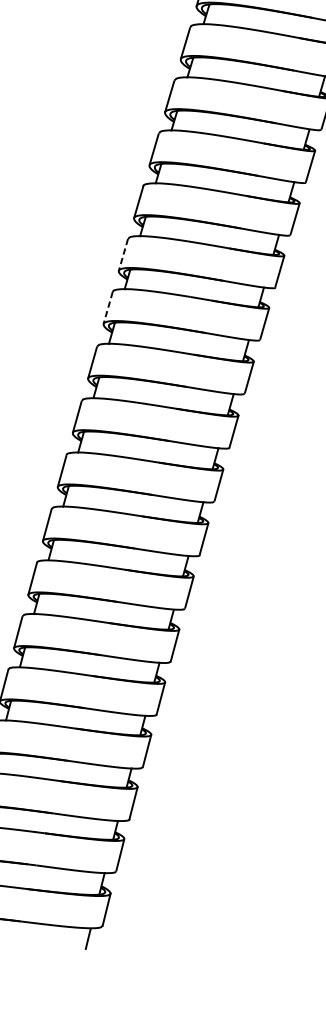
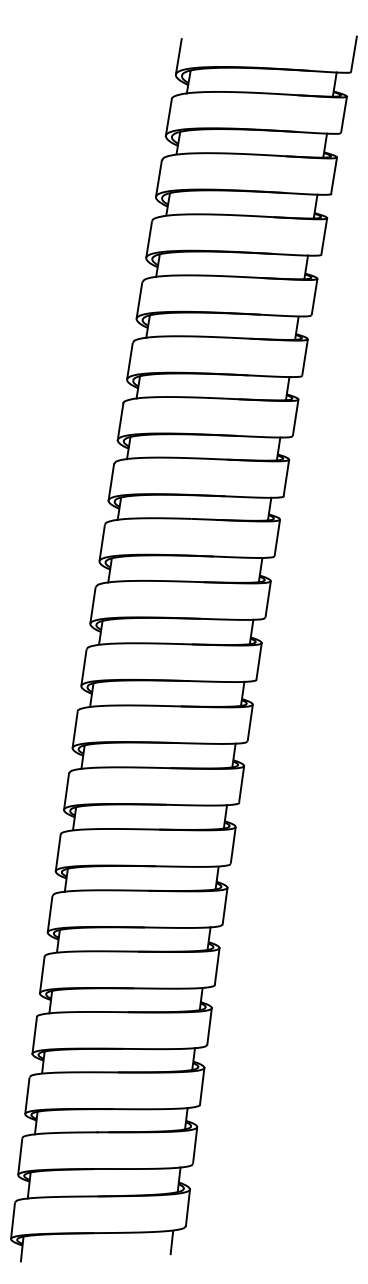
line: (123, 255) -> (111, 482), dashed -> solid
line: (108, 308) -> (102, 543), dashed -> solid

